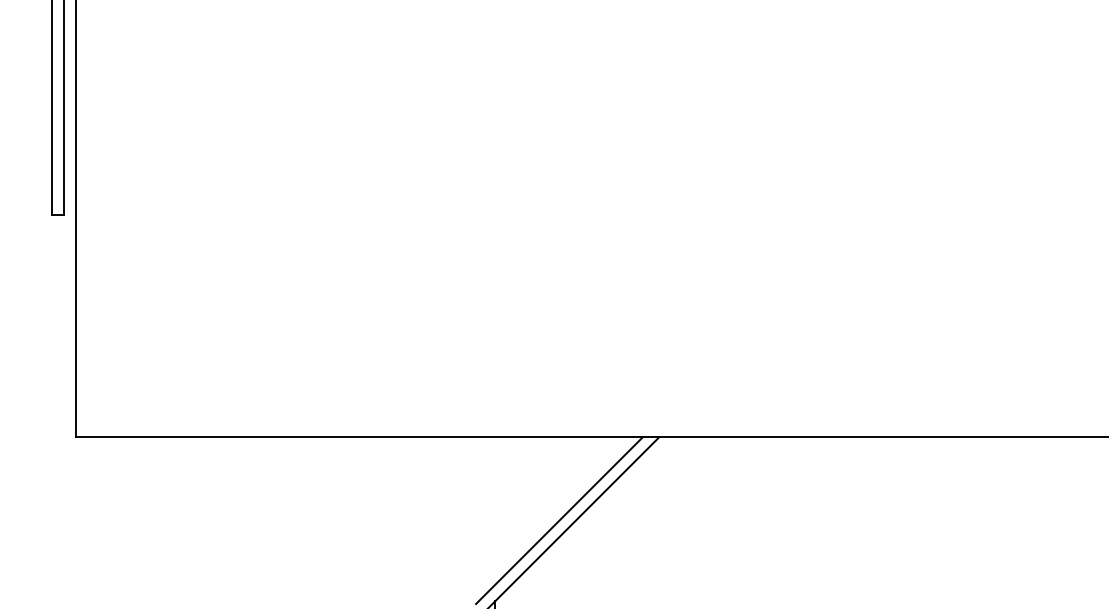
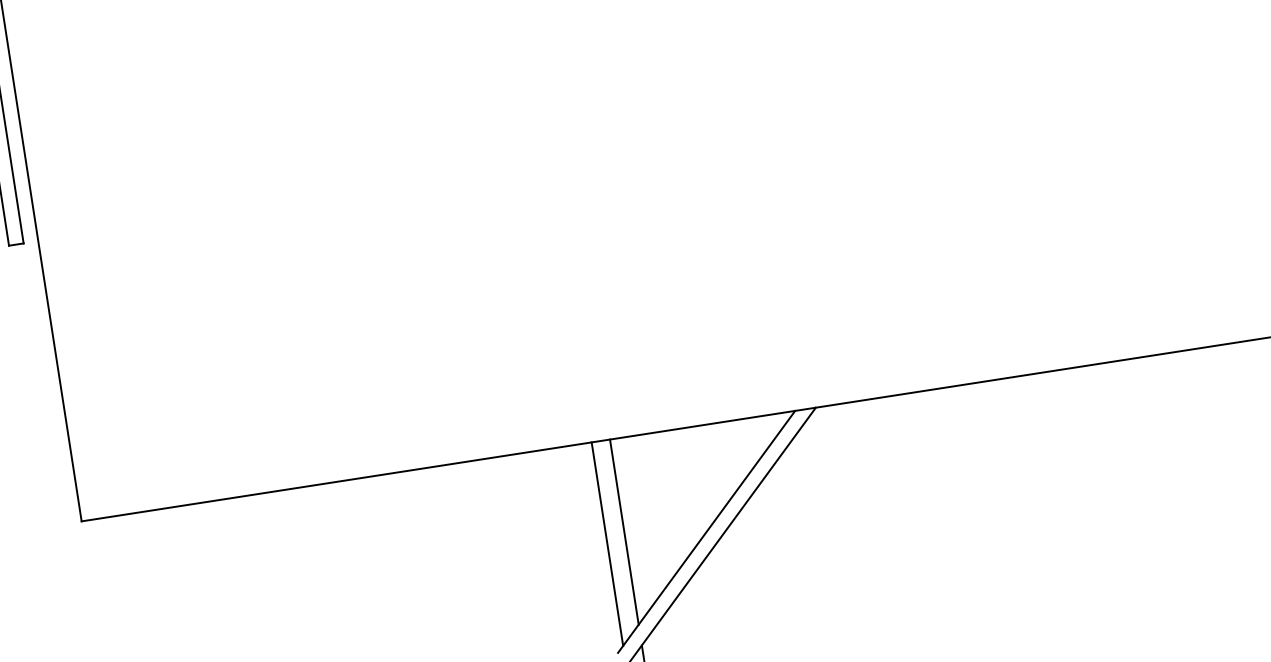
line: (495, 510) -> (624, 531), added
line: (480, 518) -> (607, 544), added

